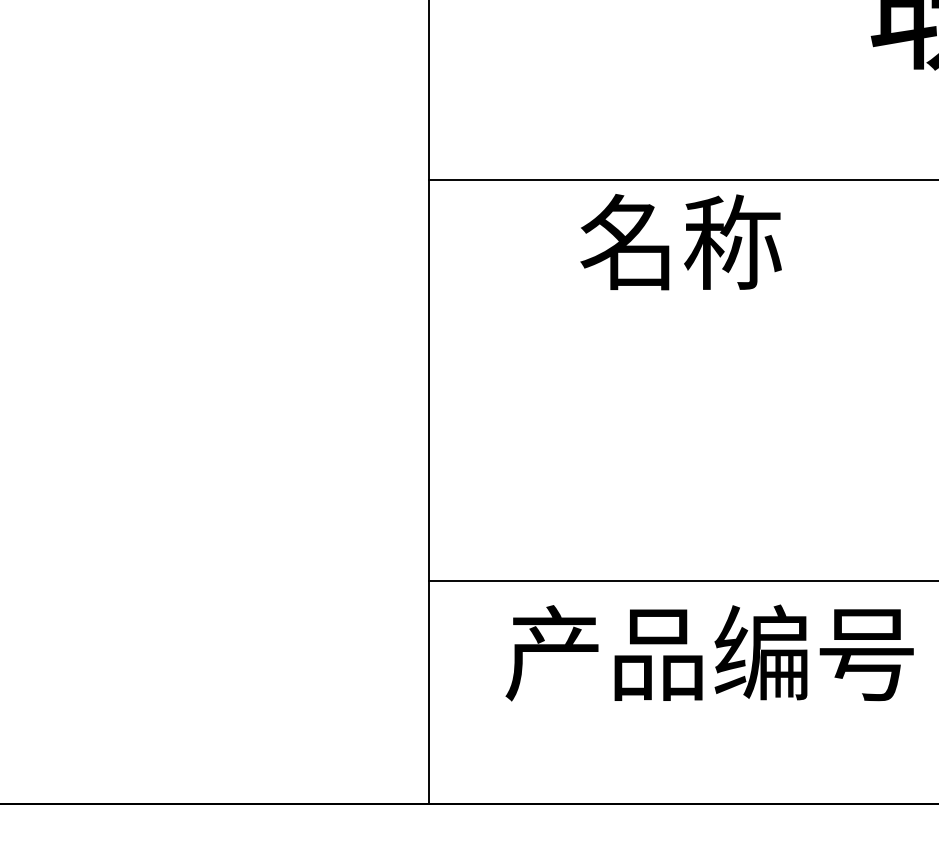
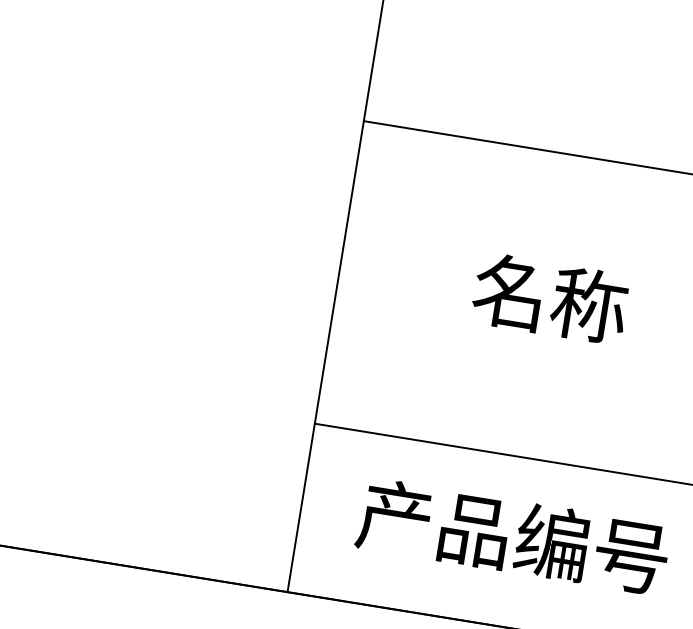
text: (680, 242) -> (549, 299), moved
text: (709, 652) -> (513, 536), moved

